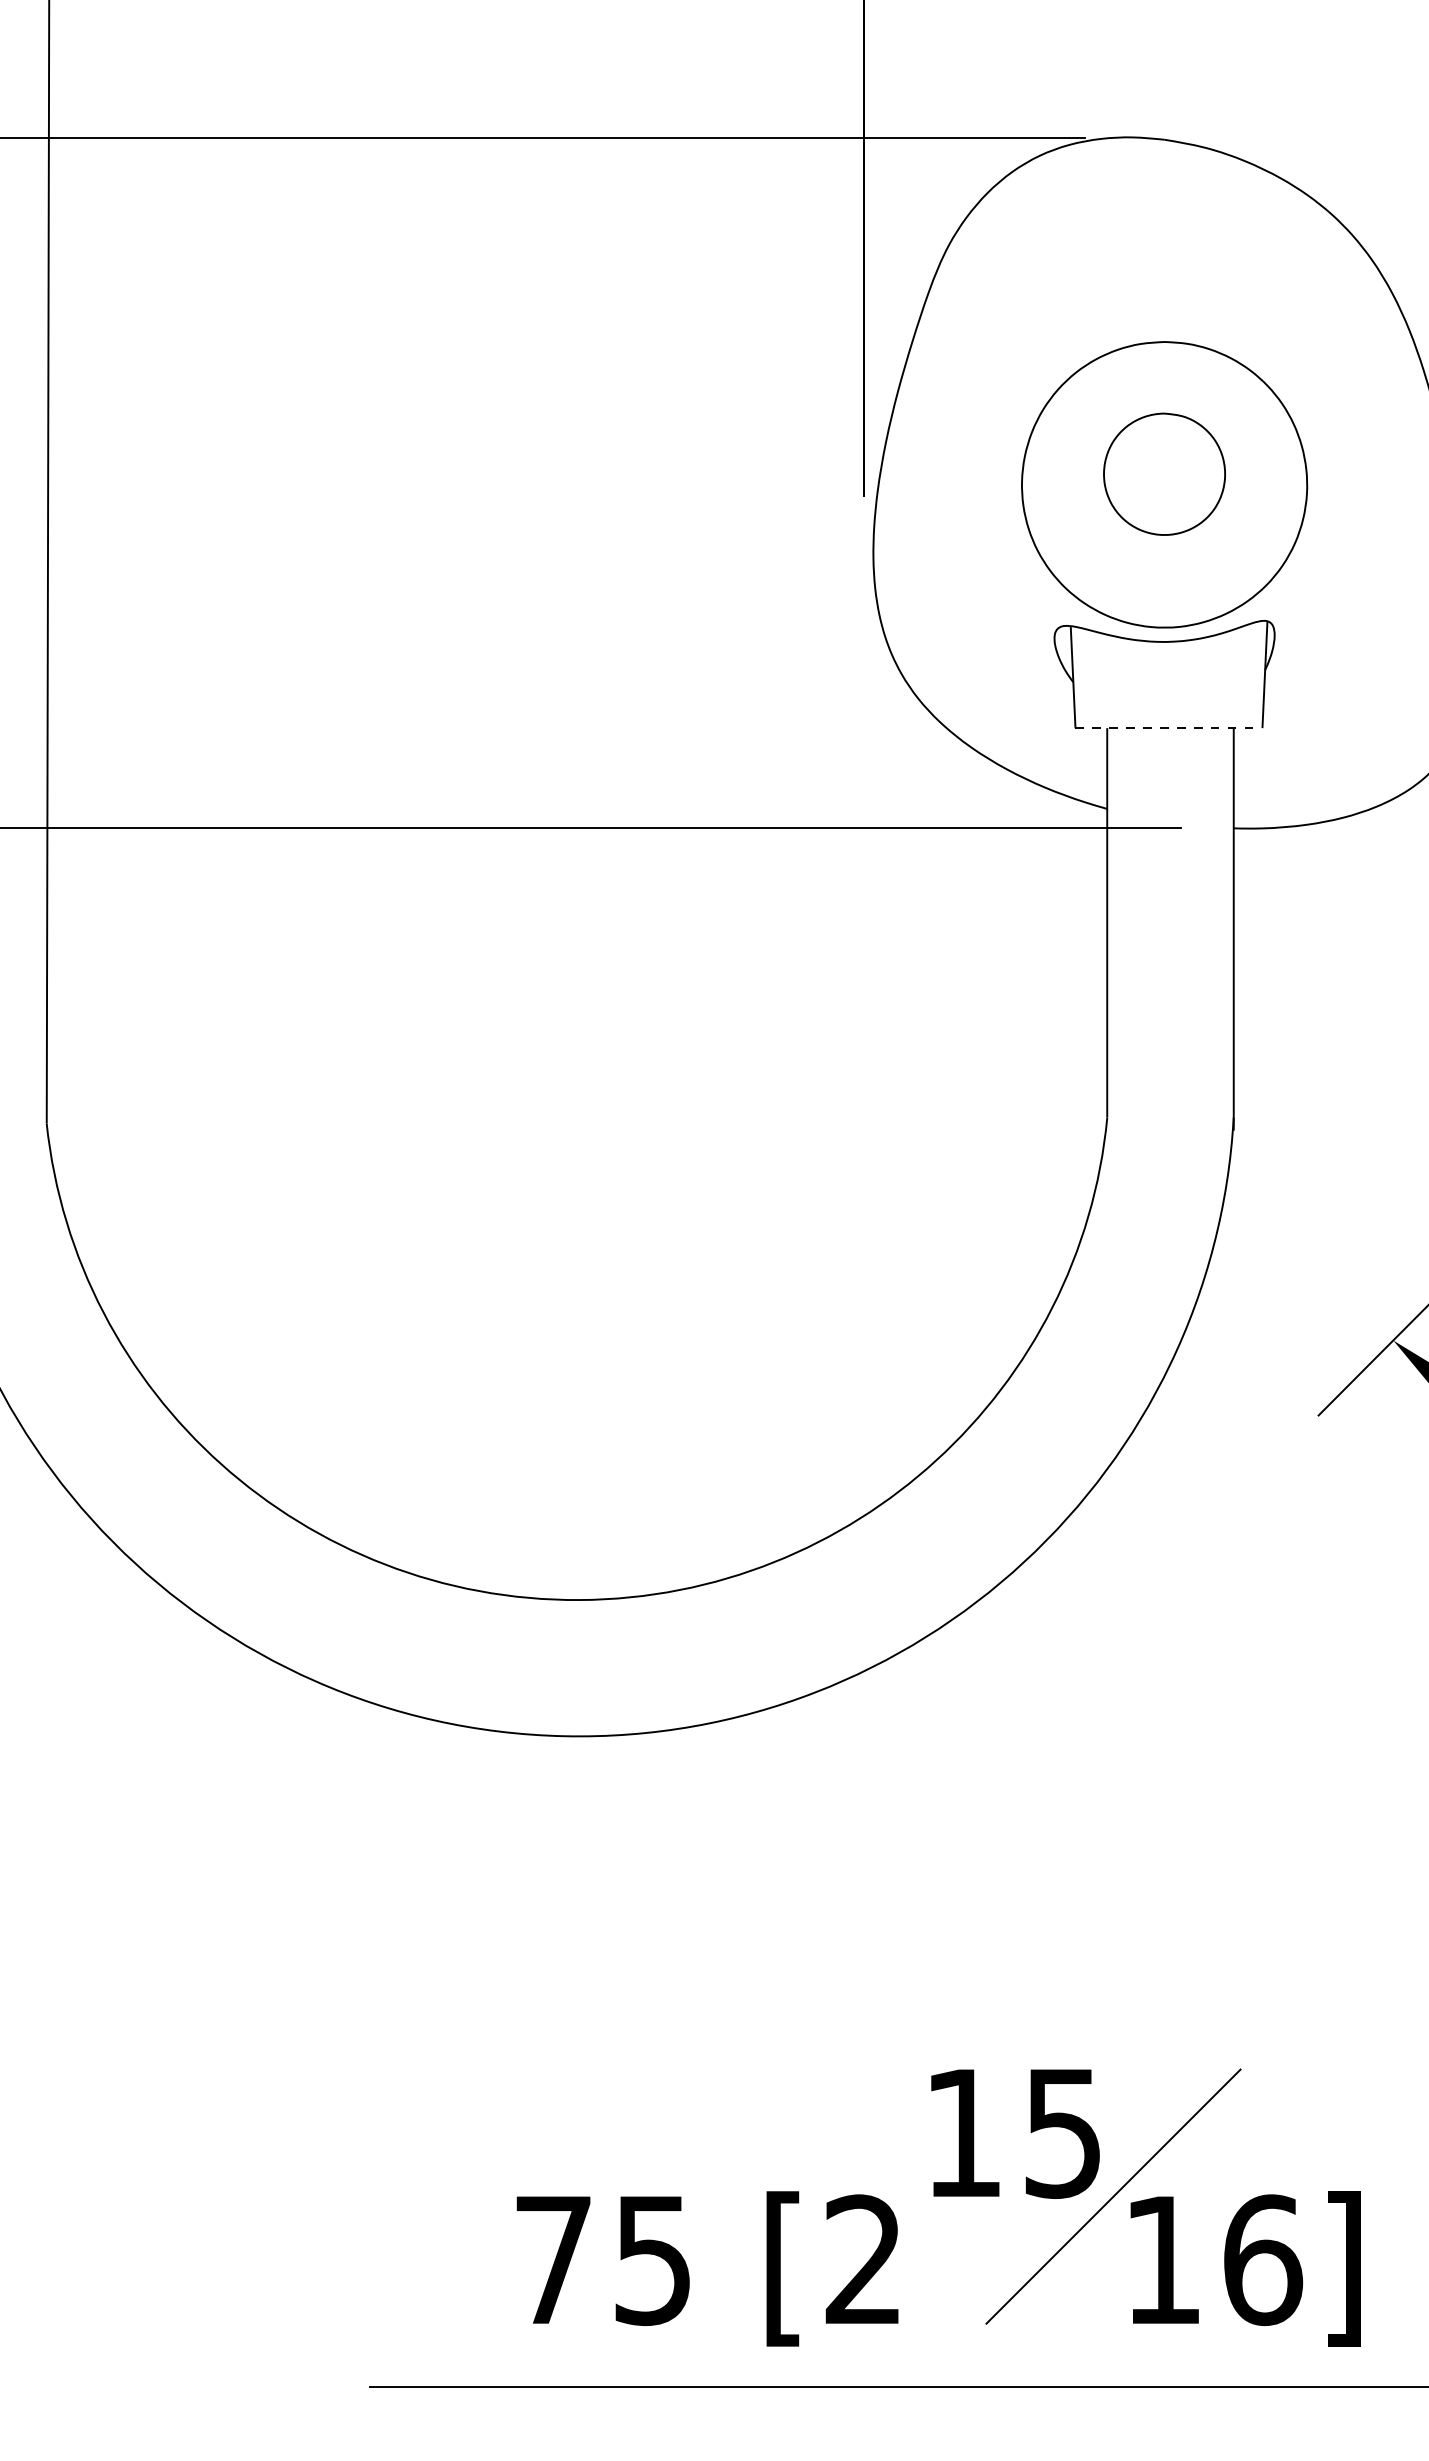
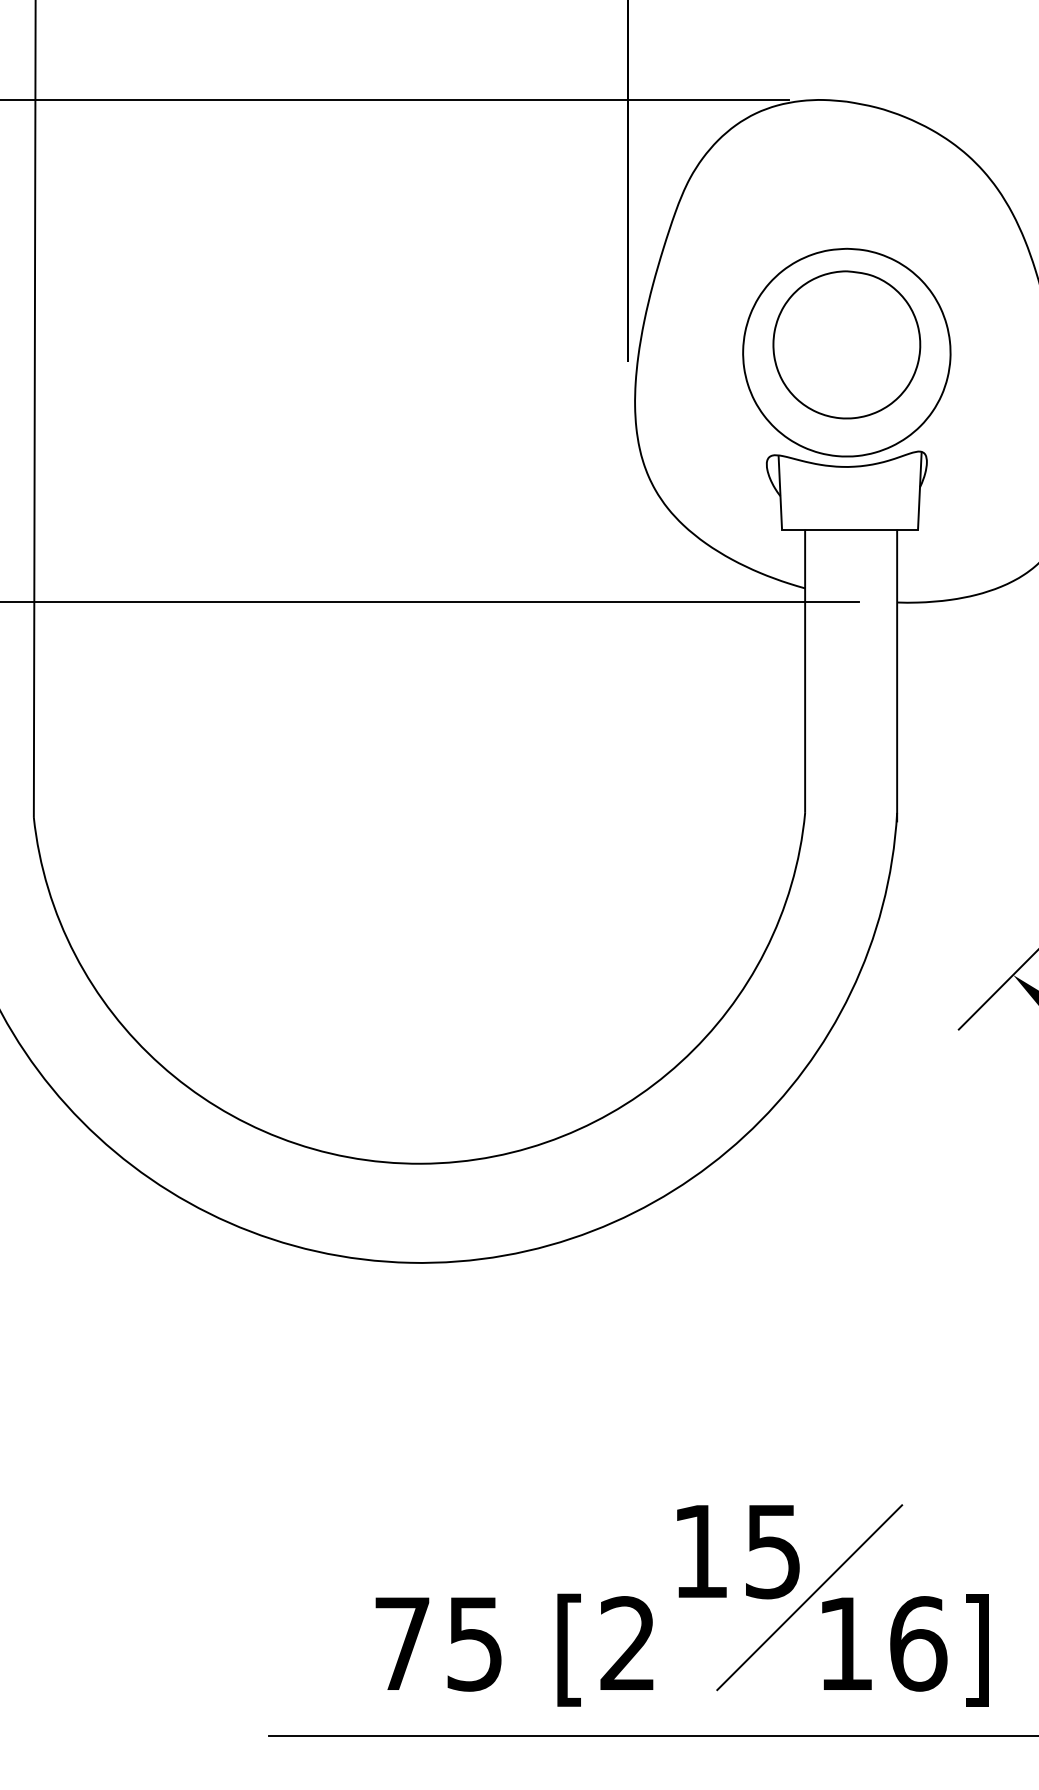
part: (1164, 474) -> (846, 345), size x1.67
line: (1169, 728) -> (850, 529), dashed -> solid

